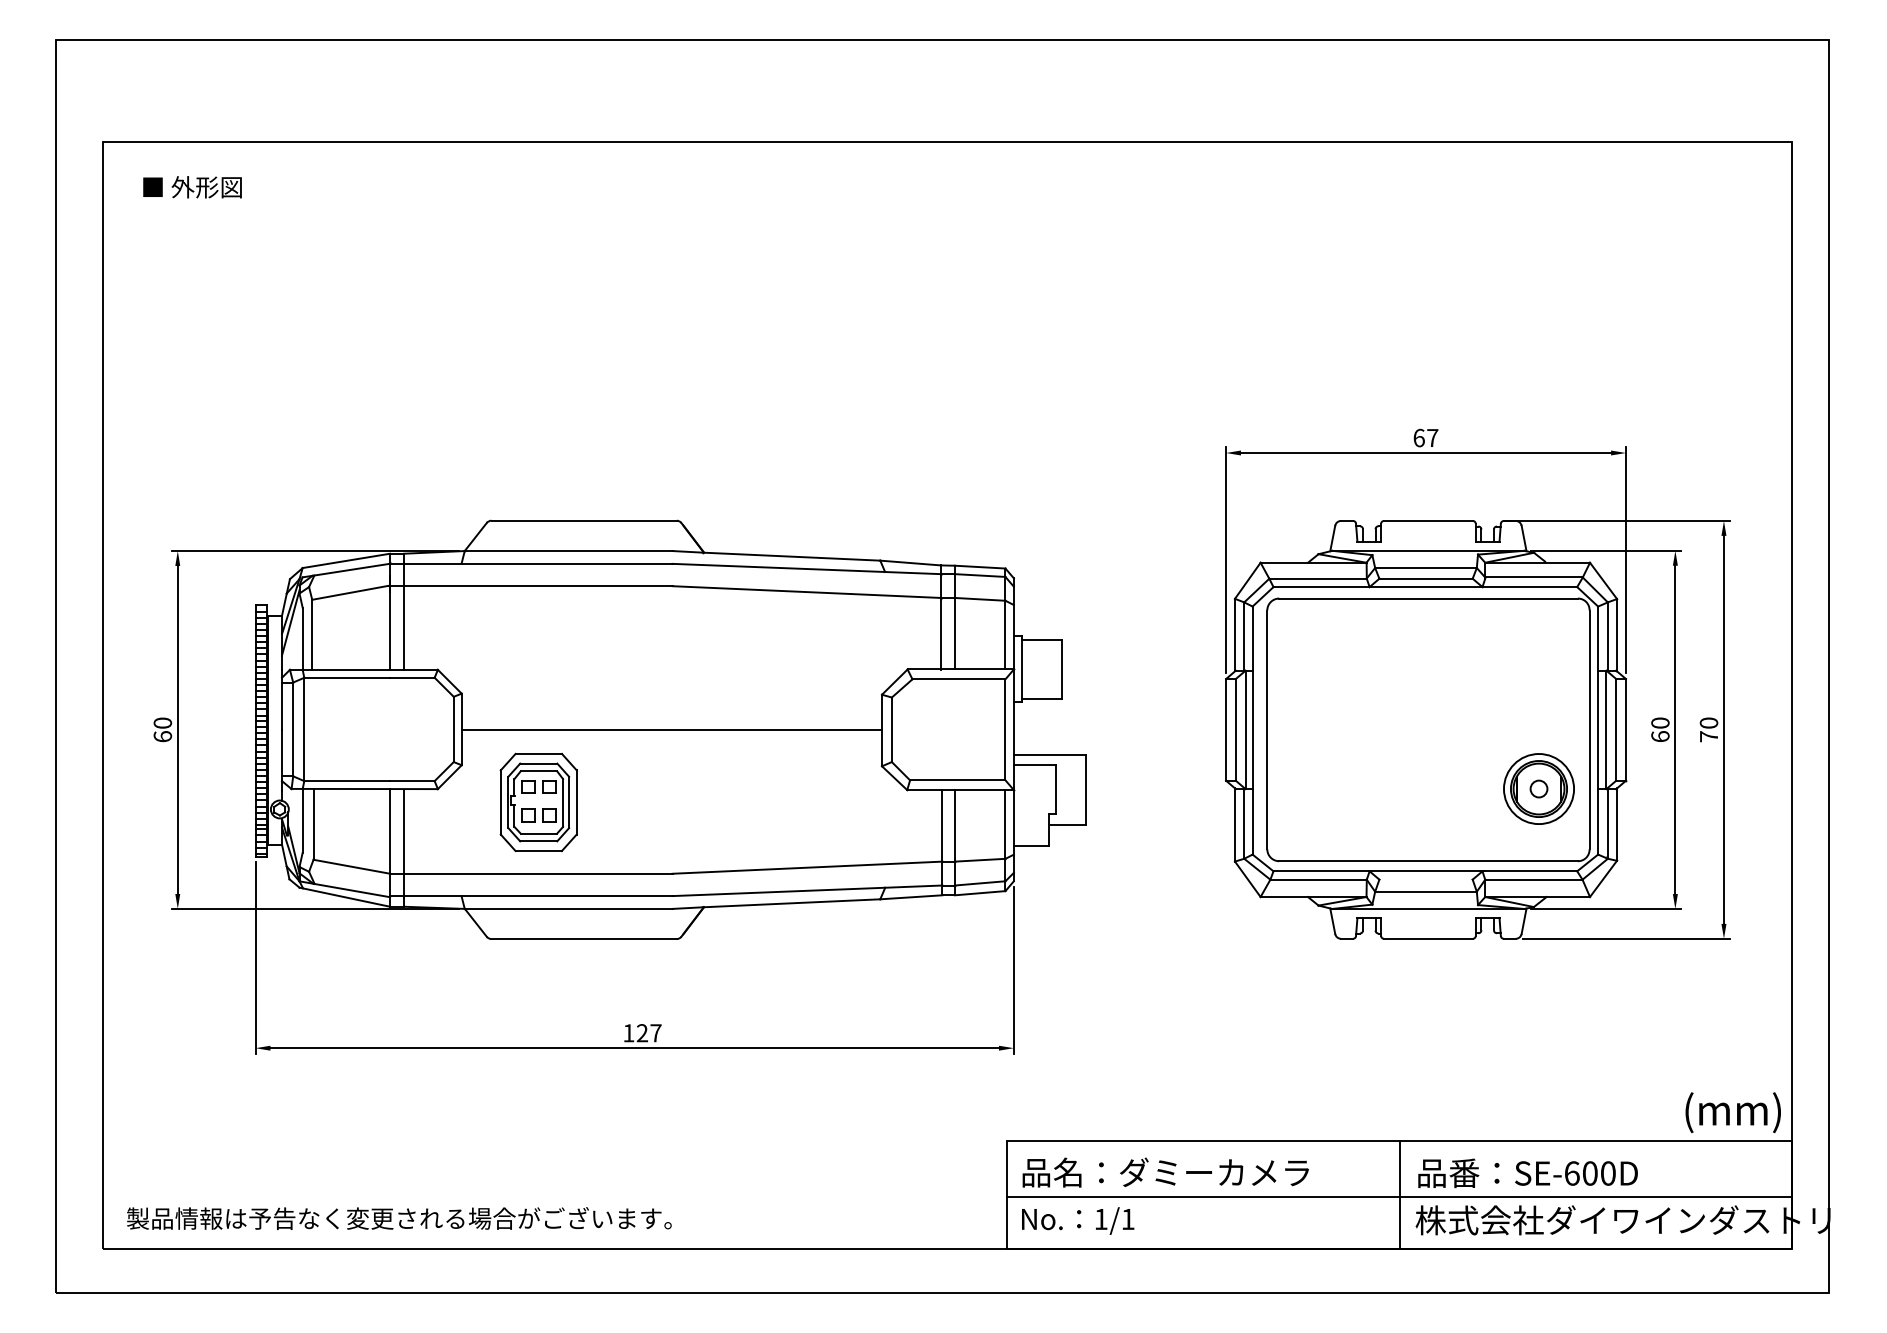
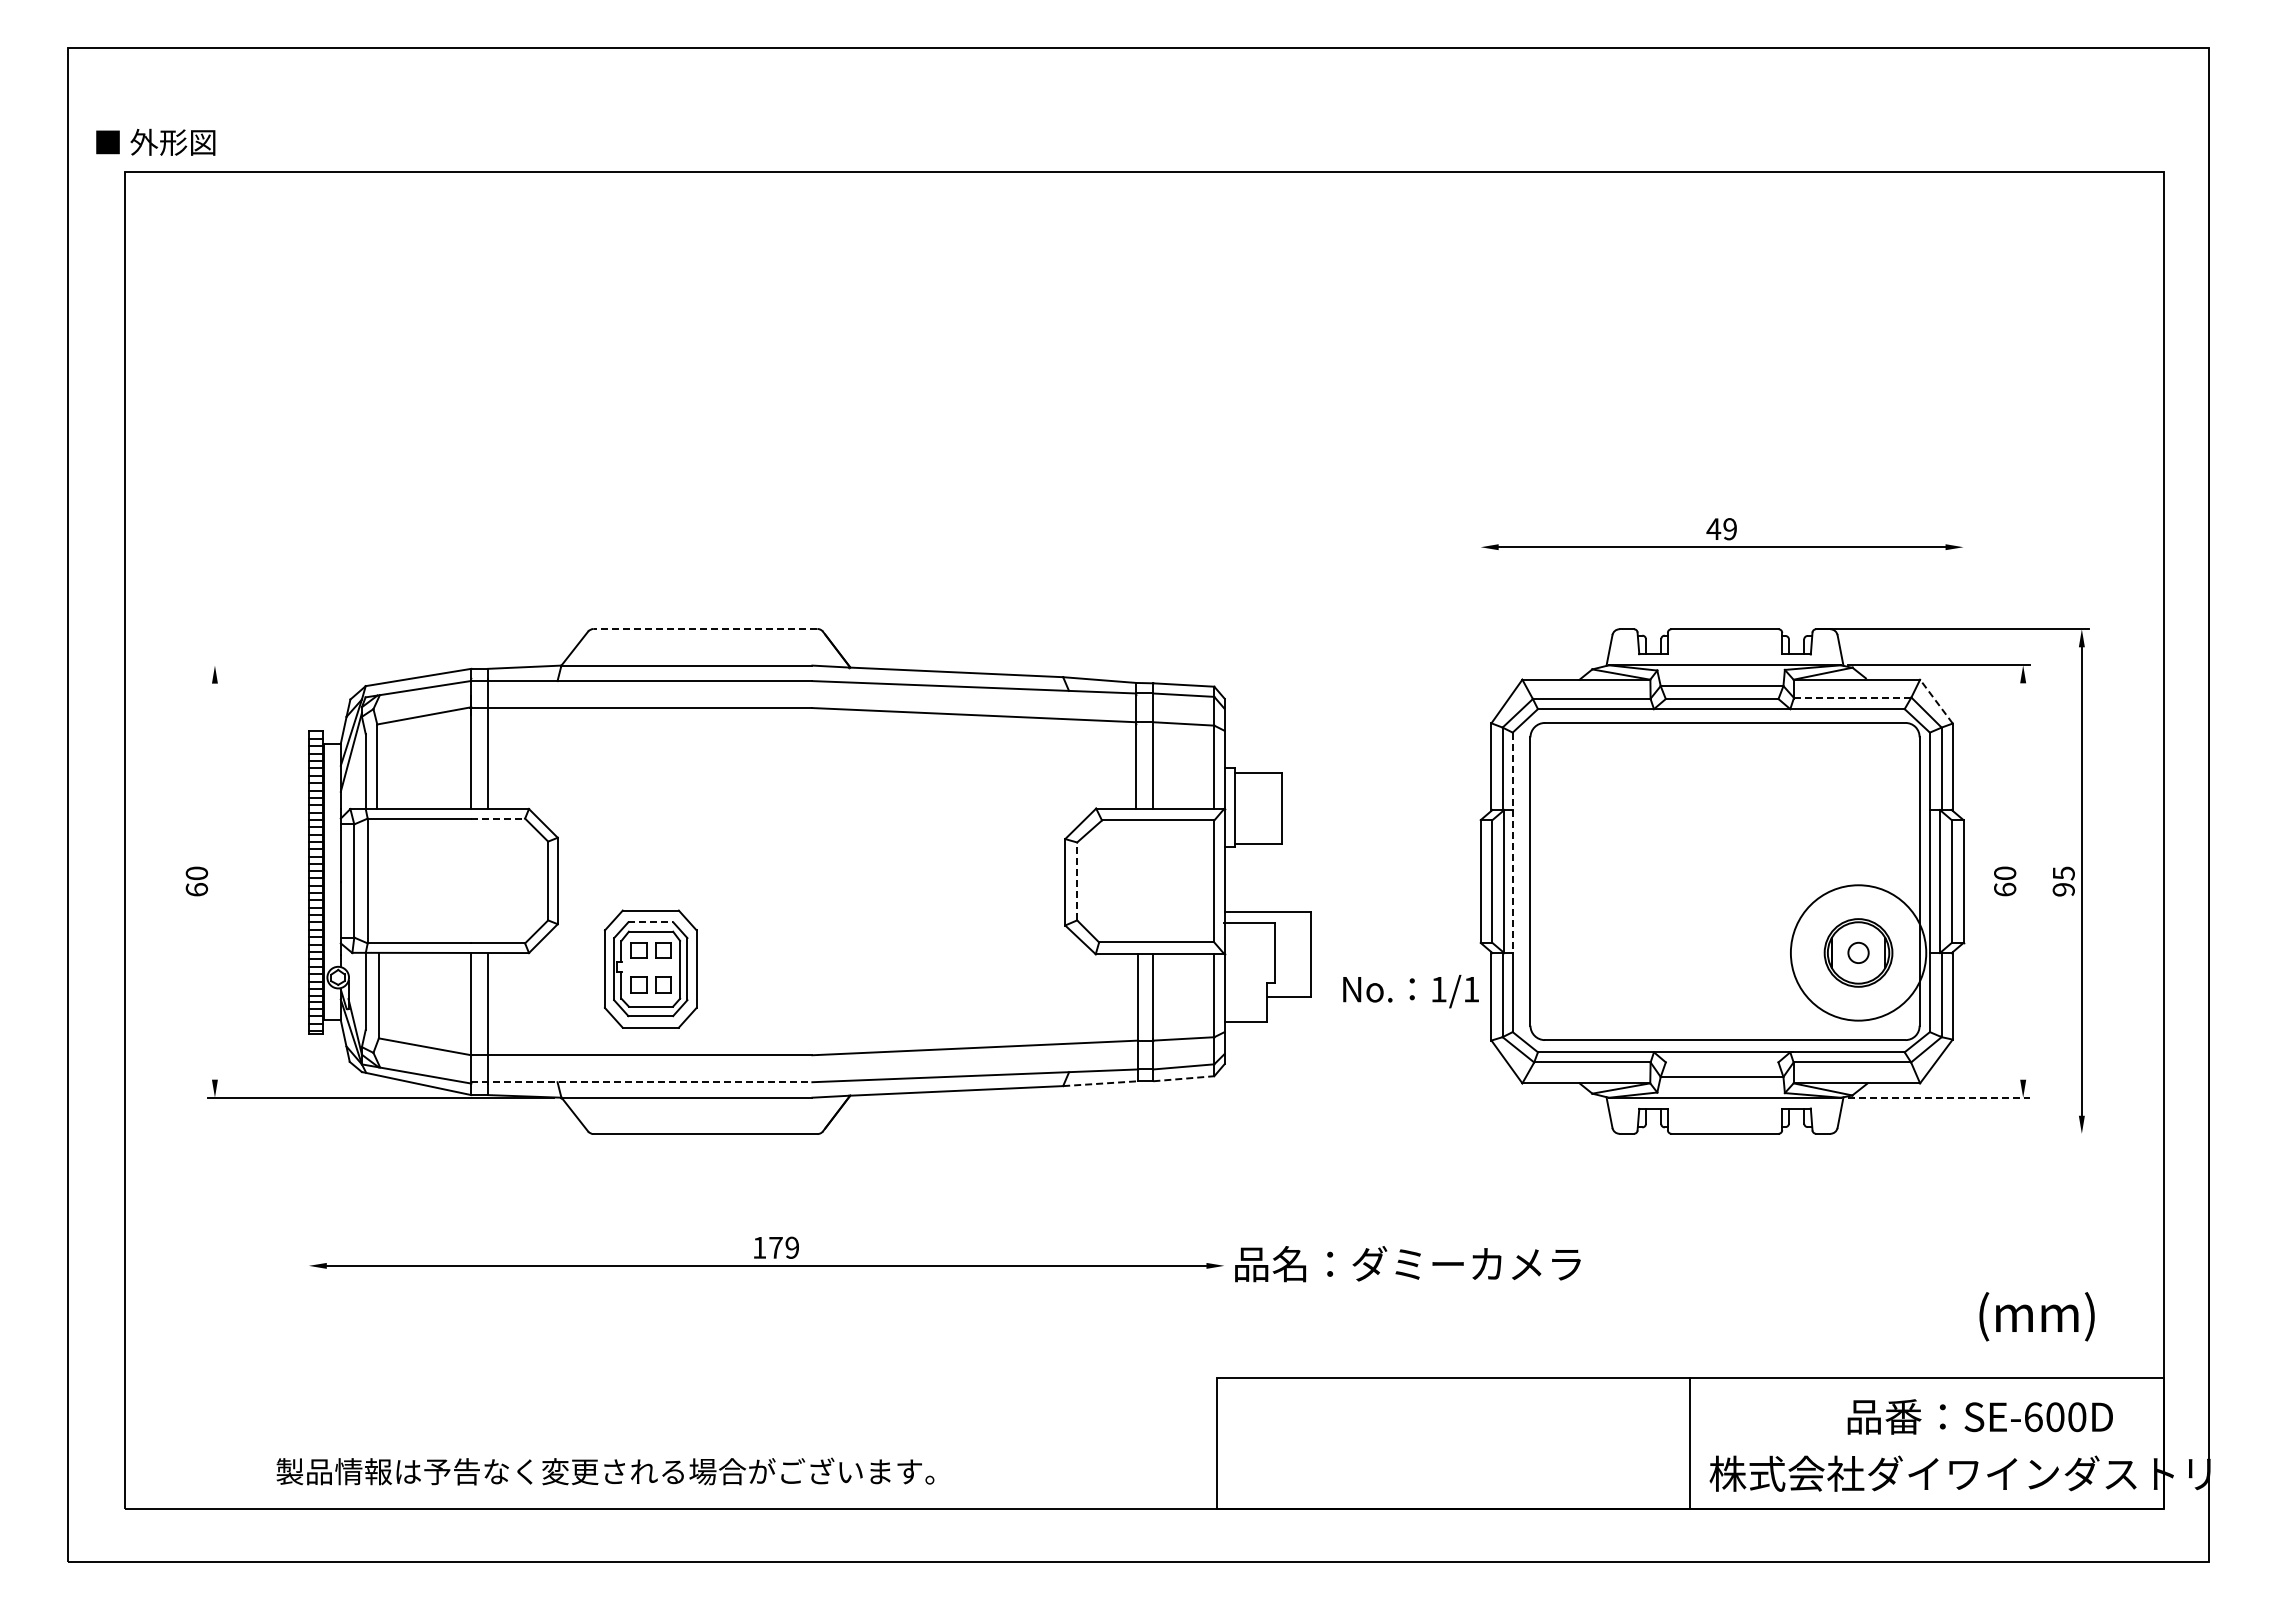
text: (192, 186) -> (155, 141), moved
text: (1425, 438) -> (1721, 529), 67 -> 49
line: (584, 520) -> (705, 628), solid -> dashed
line: (314, 550) -> (380, 665), removed
line: (1225, 560) -> (1480, 676), removed
line: (1625, 560) -> (1963, 676), removed
line: (1534, 577) -> (1852, 697), solid -> dashed
line: (1603, 580) -> (1936, 701), solid -> dashed
line: (412, 677) -> (498, 818), solid -> dashed
line: (1252, 698) -> (1512, 843), solid -> dashed
line: (177, 729) -> (214, 881), removed
line: (671, 729) -> (811, 881), removed
line: (892, 729) -> (1077, 881), solid -> dashed
line: (1675, 729) -> (2023, 881), removed
text: (1708, 729) -> (2063, 881), 70 -> 95
line: (539, 763) -> (651, 922), solid -> dashed
circle: (1538, 788) -> (1858, 952), size x1.6
line: (979, 893) -> (1183, 1078), solid -> dashed
line: (531, 896) -> (641, 1082), solid -> dashed
line: (911, 897) -> (1100, 1083), solid -> dashed
line: (1606, 908) -> (1939, 1097), solid -> dashed
line: (1625, 938) -> (1963, 1133), removed
line: (255, 958) -> (308, 1157), removed
line: (1013, 970) -> (1224, 1172), removed
text: (649, 1032) -> (784, 1247), 127 -> 179
text: (1732, 1112) -> (2036, 1316), moved
text: (1165, 1172) -> (1407, 1264), moved
text: (1527, 1172) -> (1979, 1416), moved
line: (1399, 1196) -> (1690, 1445), removed
text: (399, 1218) -> (605, 1471), moved
text: (1077, 1220) -> (1410, 991), moved

